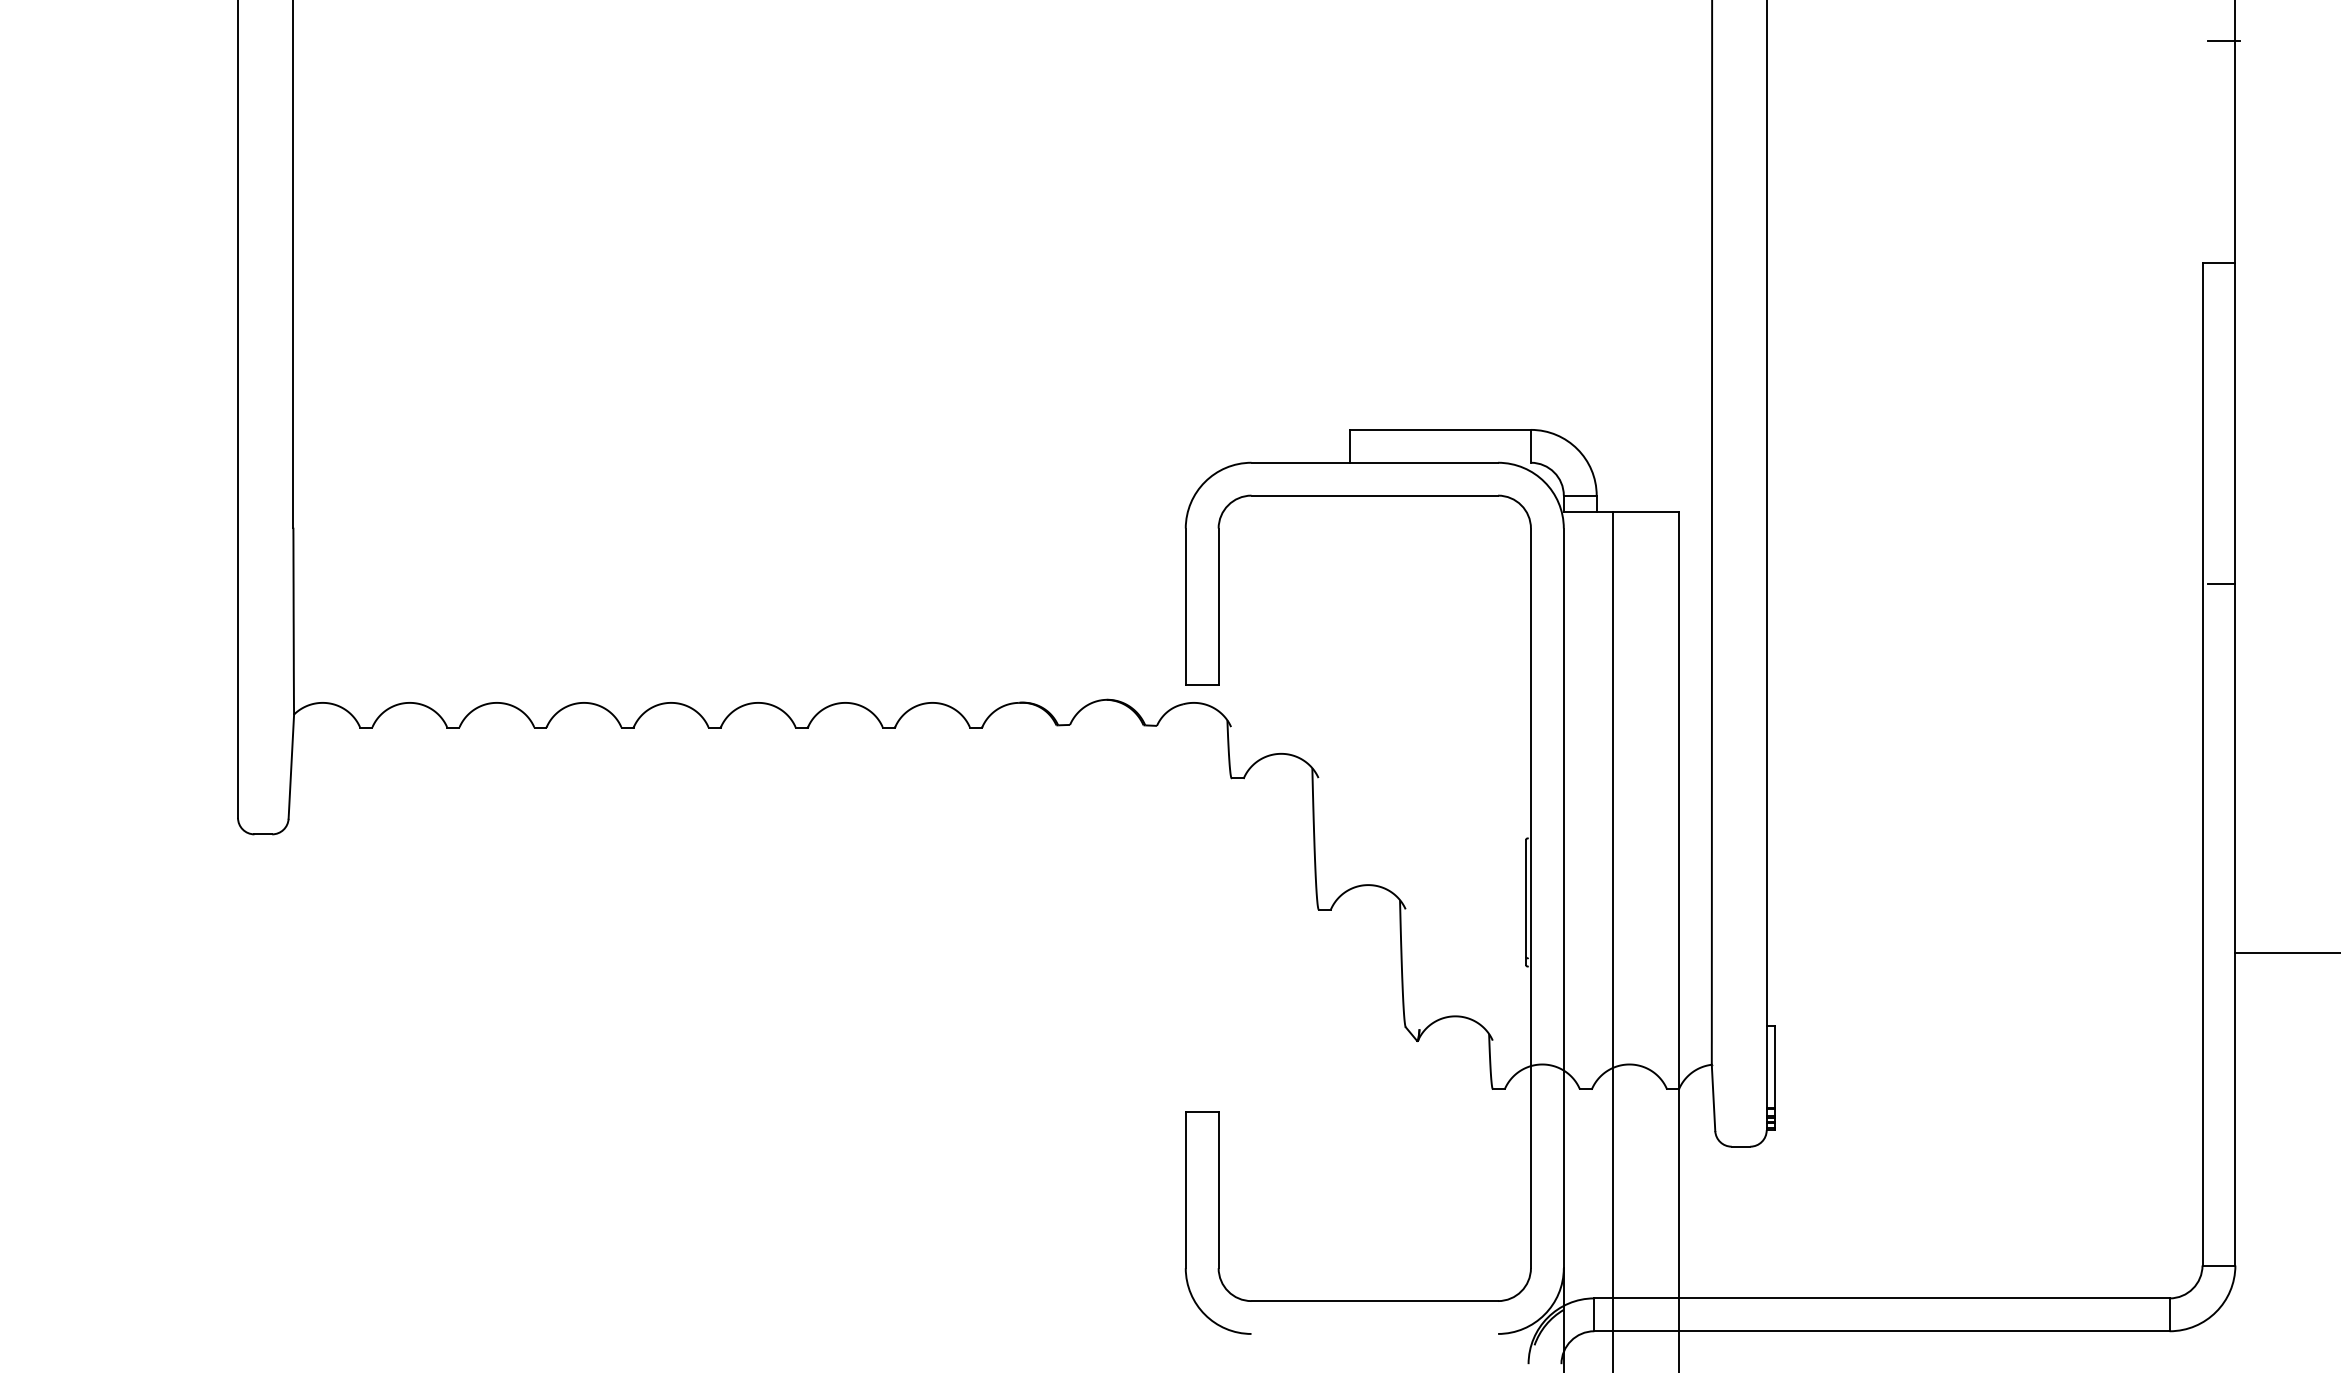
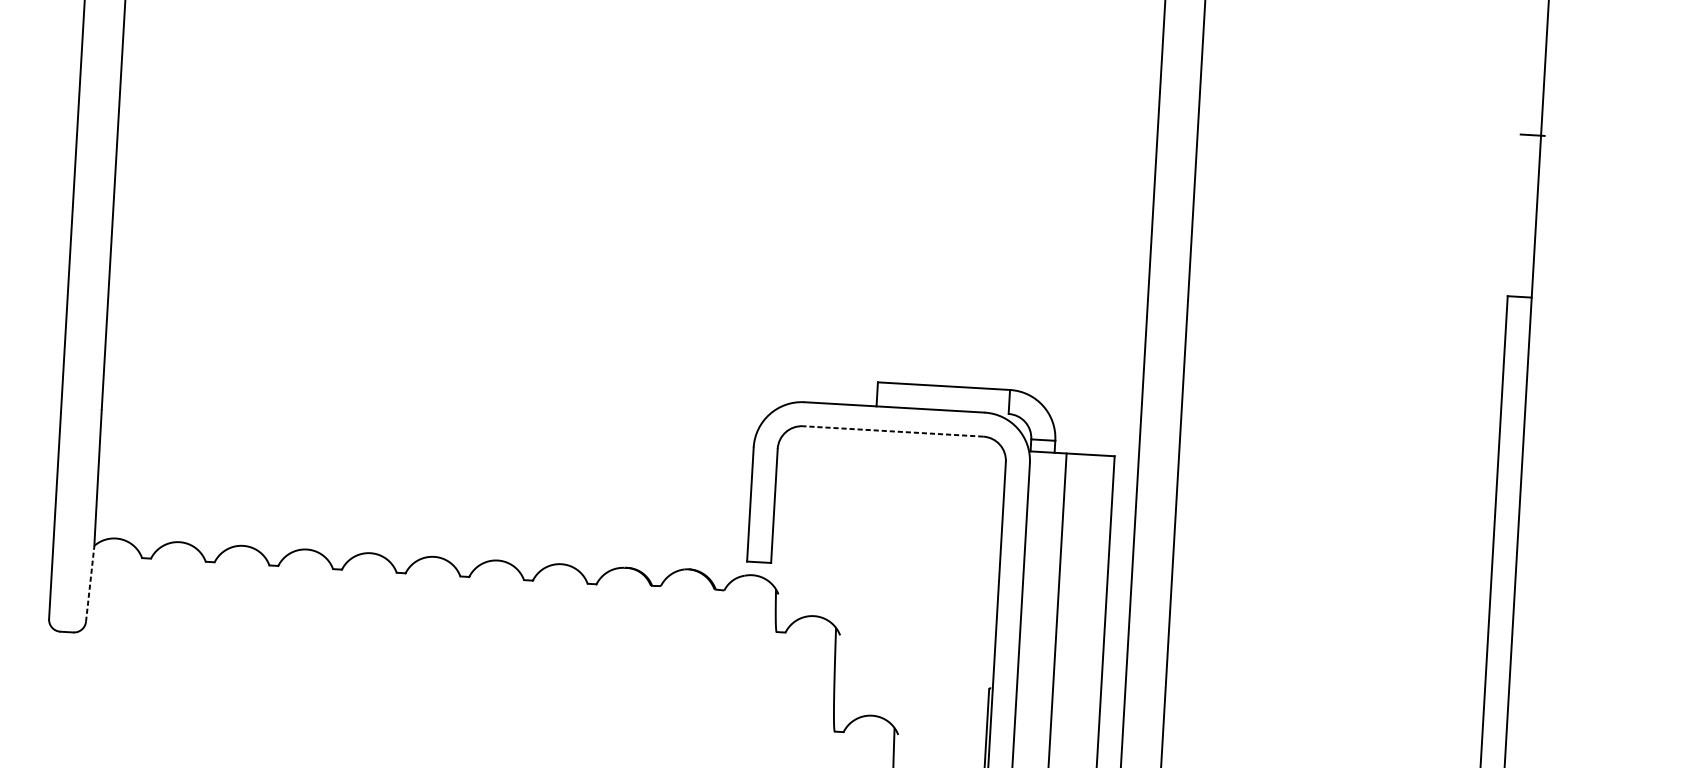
line: (1374, 495) -> (892, 431), solid -> dashed
line: (2221, 584) -> (1508, 532), removed
line: (291, 766) -> (90, 583), solid -> dashed

